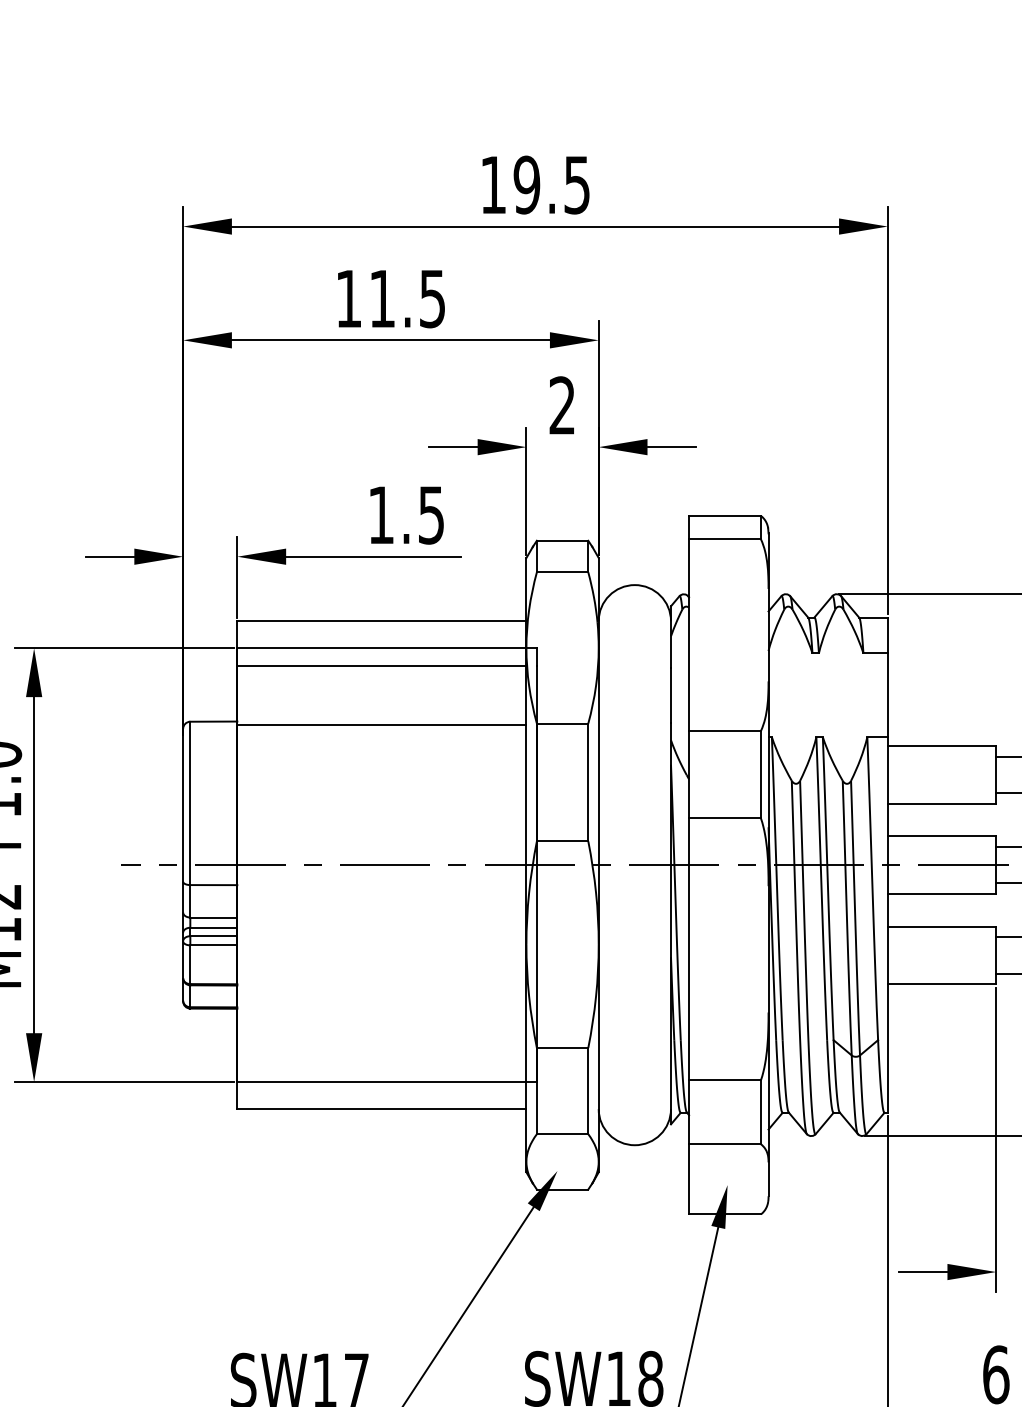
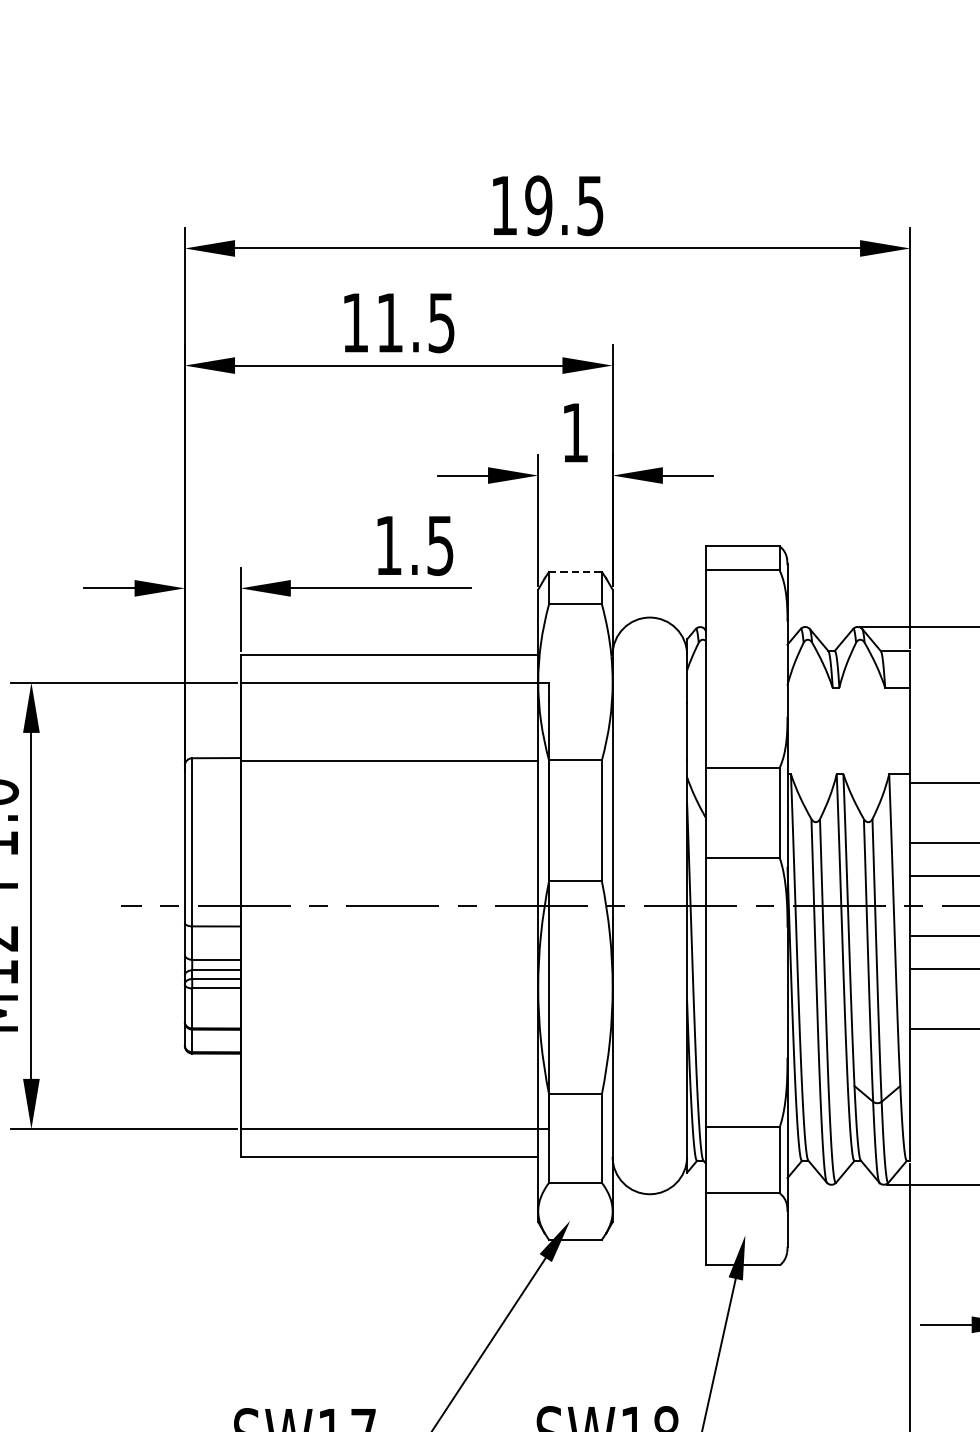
text: (561, 405) -> (574, 432), 2 -> 1
line: (562, 540) -> (575, 571), solid -> dashed
line: (381, 665) -> (389, 700), removed

